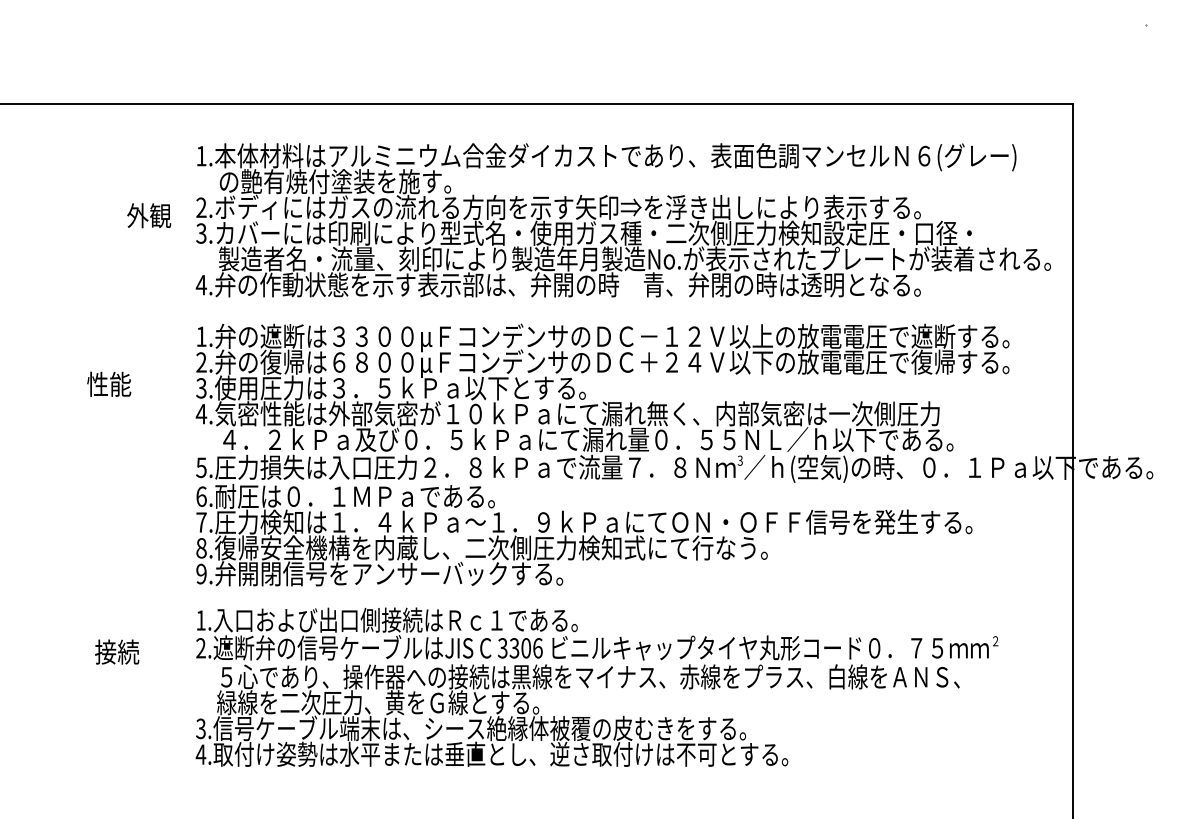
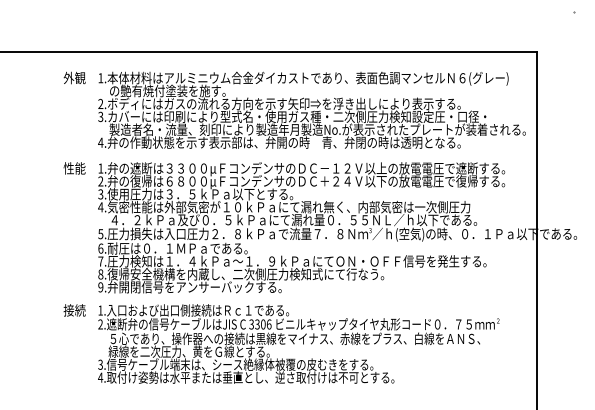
text: (148, 214) -> (74, 77), moved
text: (108, 384) -> (74, 168), moved
text: (116, 652) -> (74, 310), moved

